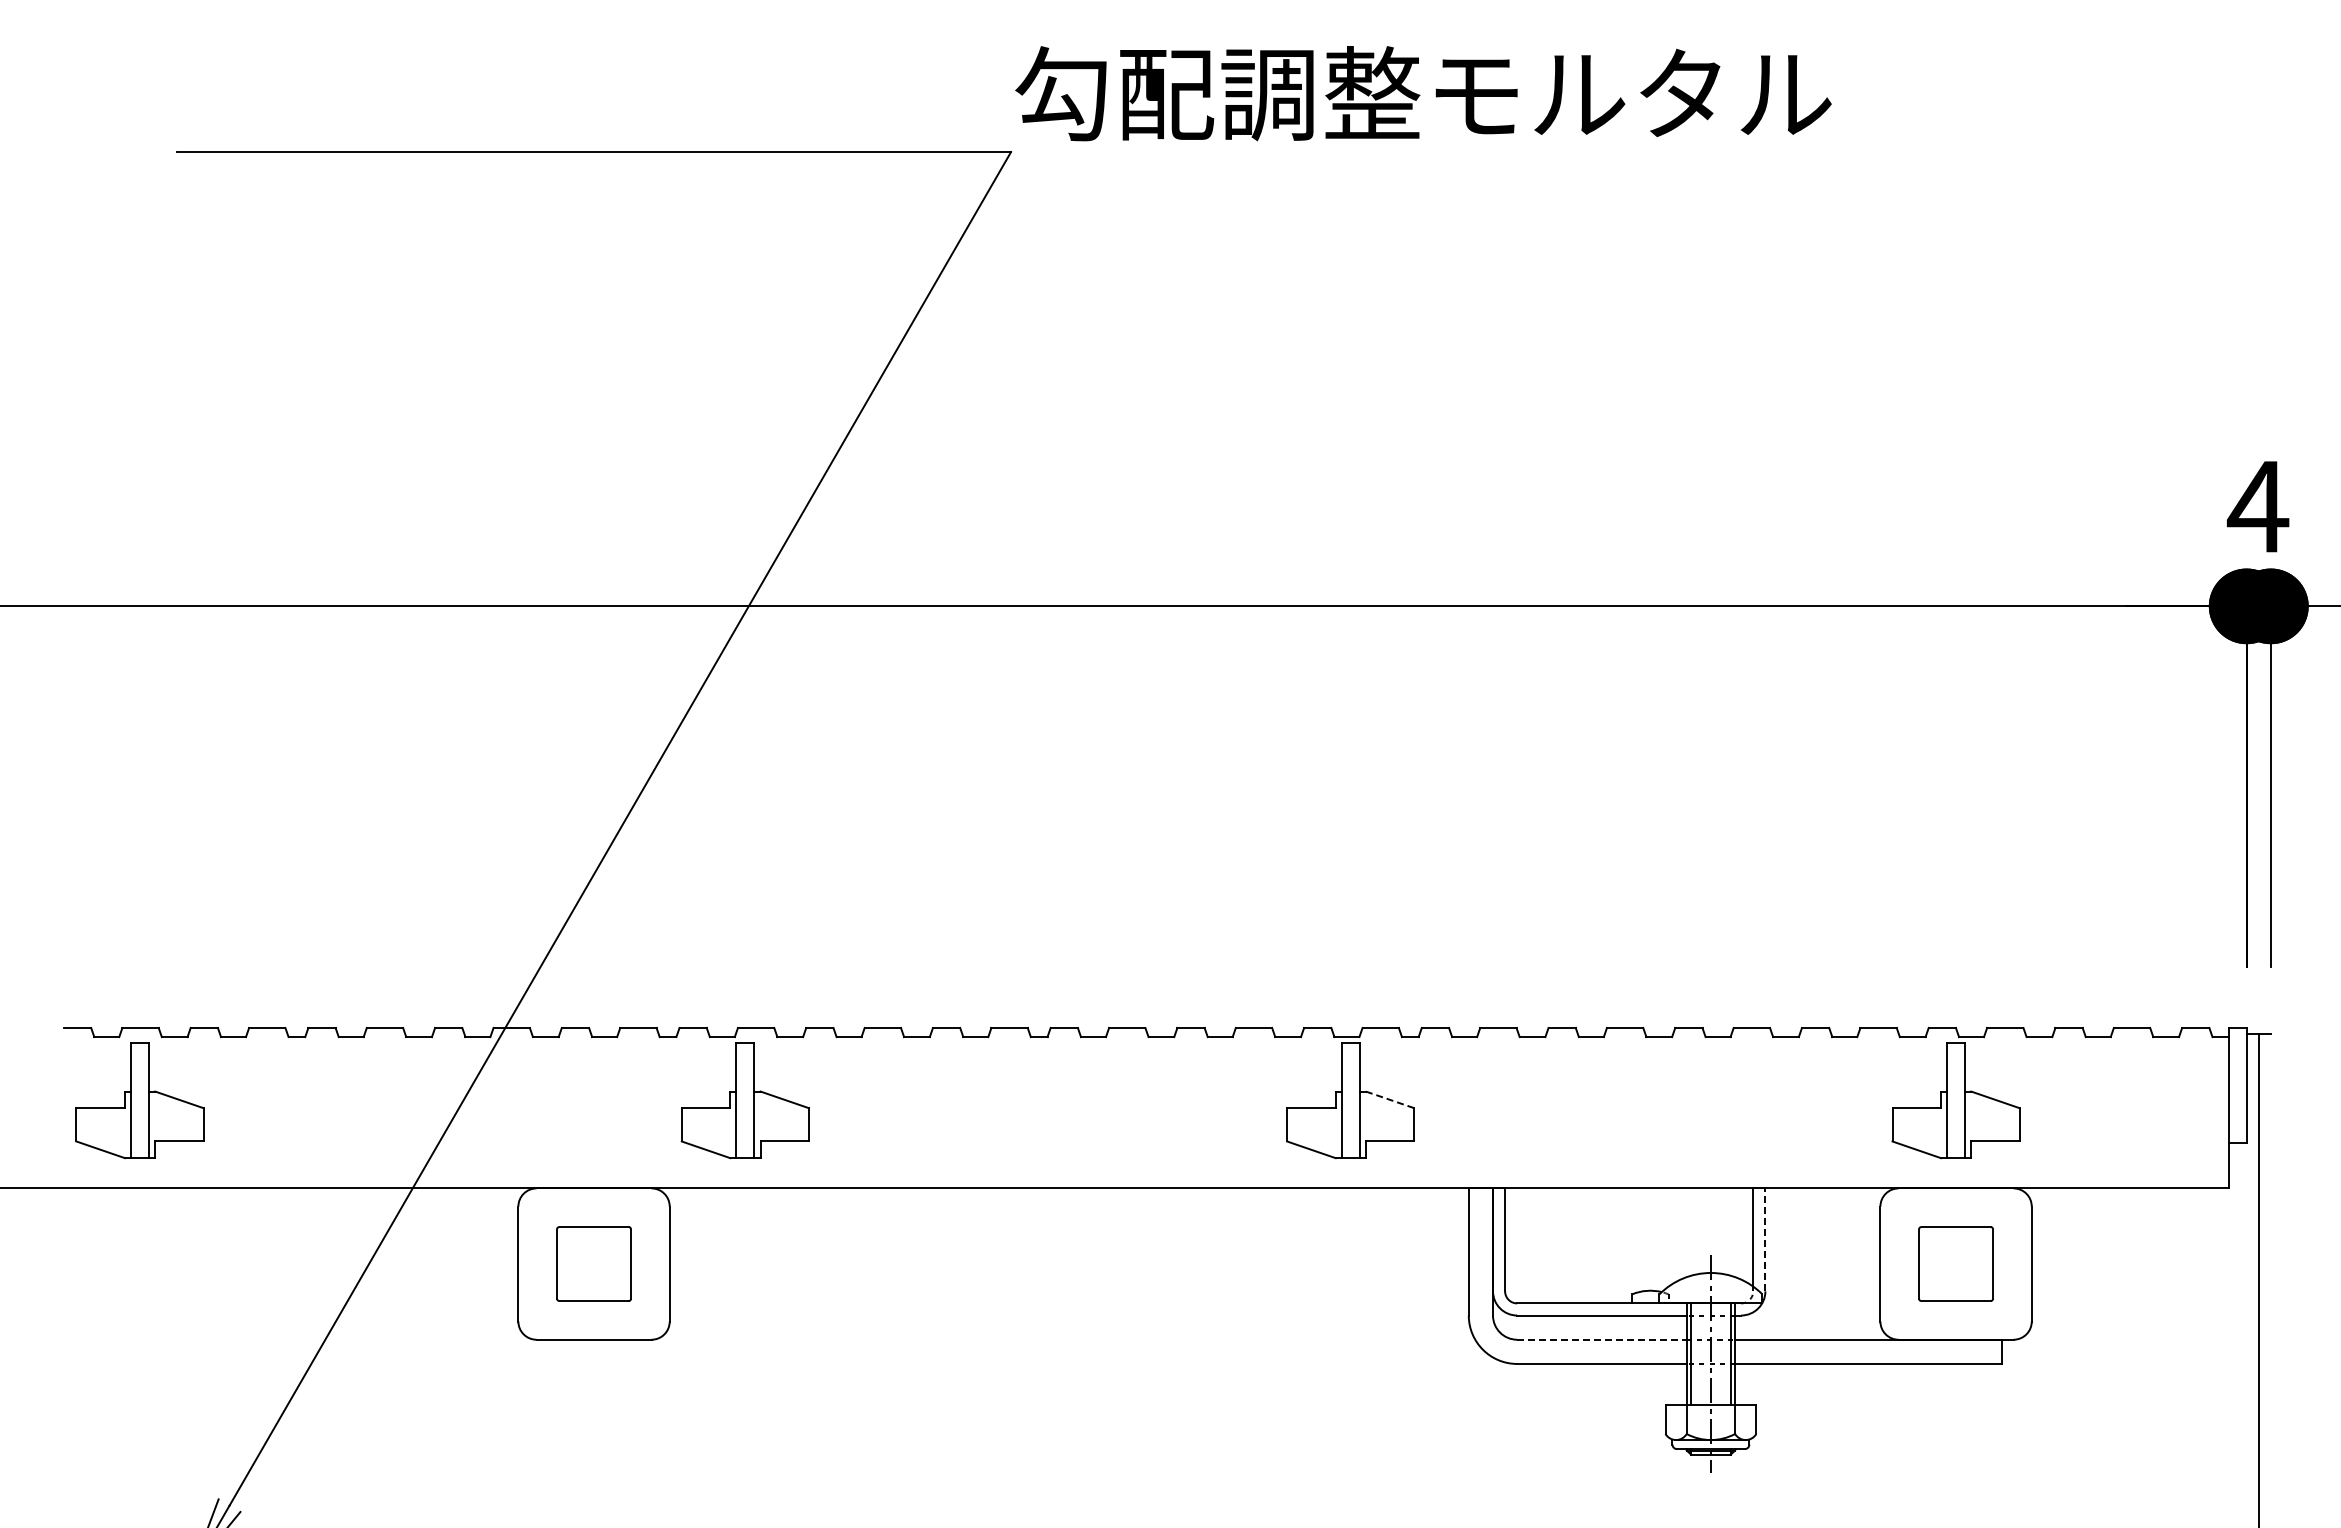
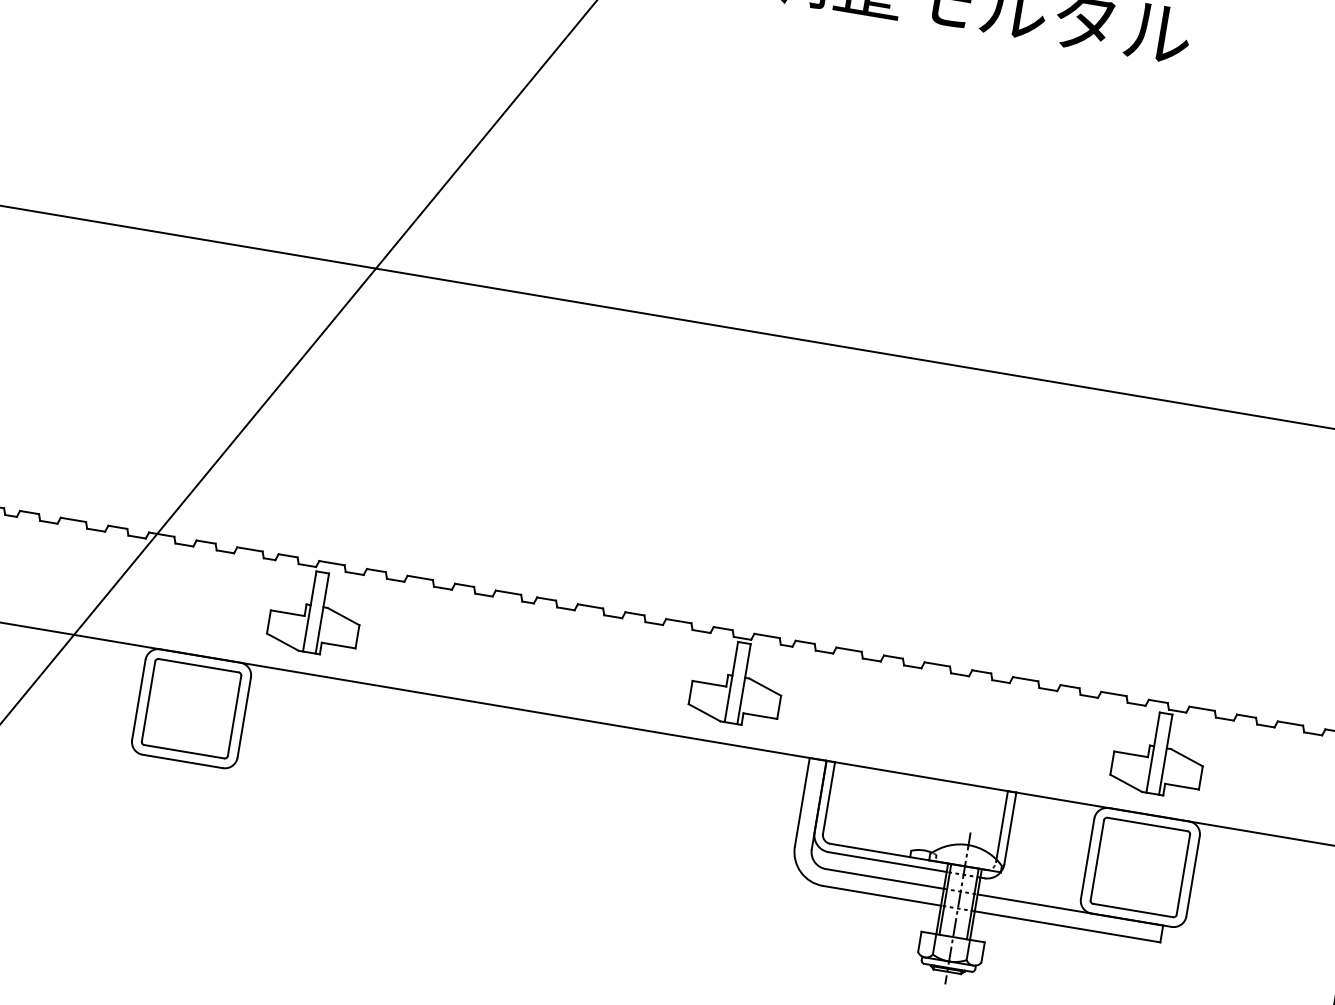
line: (1390, 1099) -> (765, 686), dashed -> solid
line: (1765, 1239) -> (1010, 828), dashed -> solid
part: (593, 1263) -> (191, 708), size x1.67
part: (1955, 1263) -> (1140, 867), size x1.67
line: (1601, 1339) -> (884, 878), dashed -> solid

